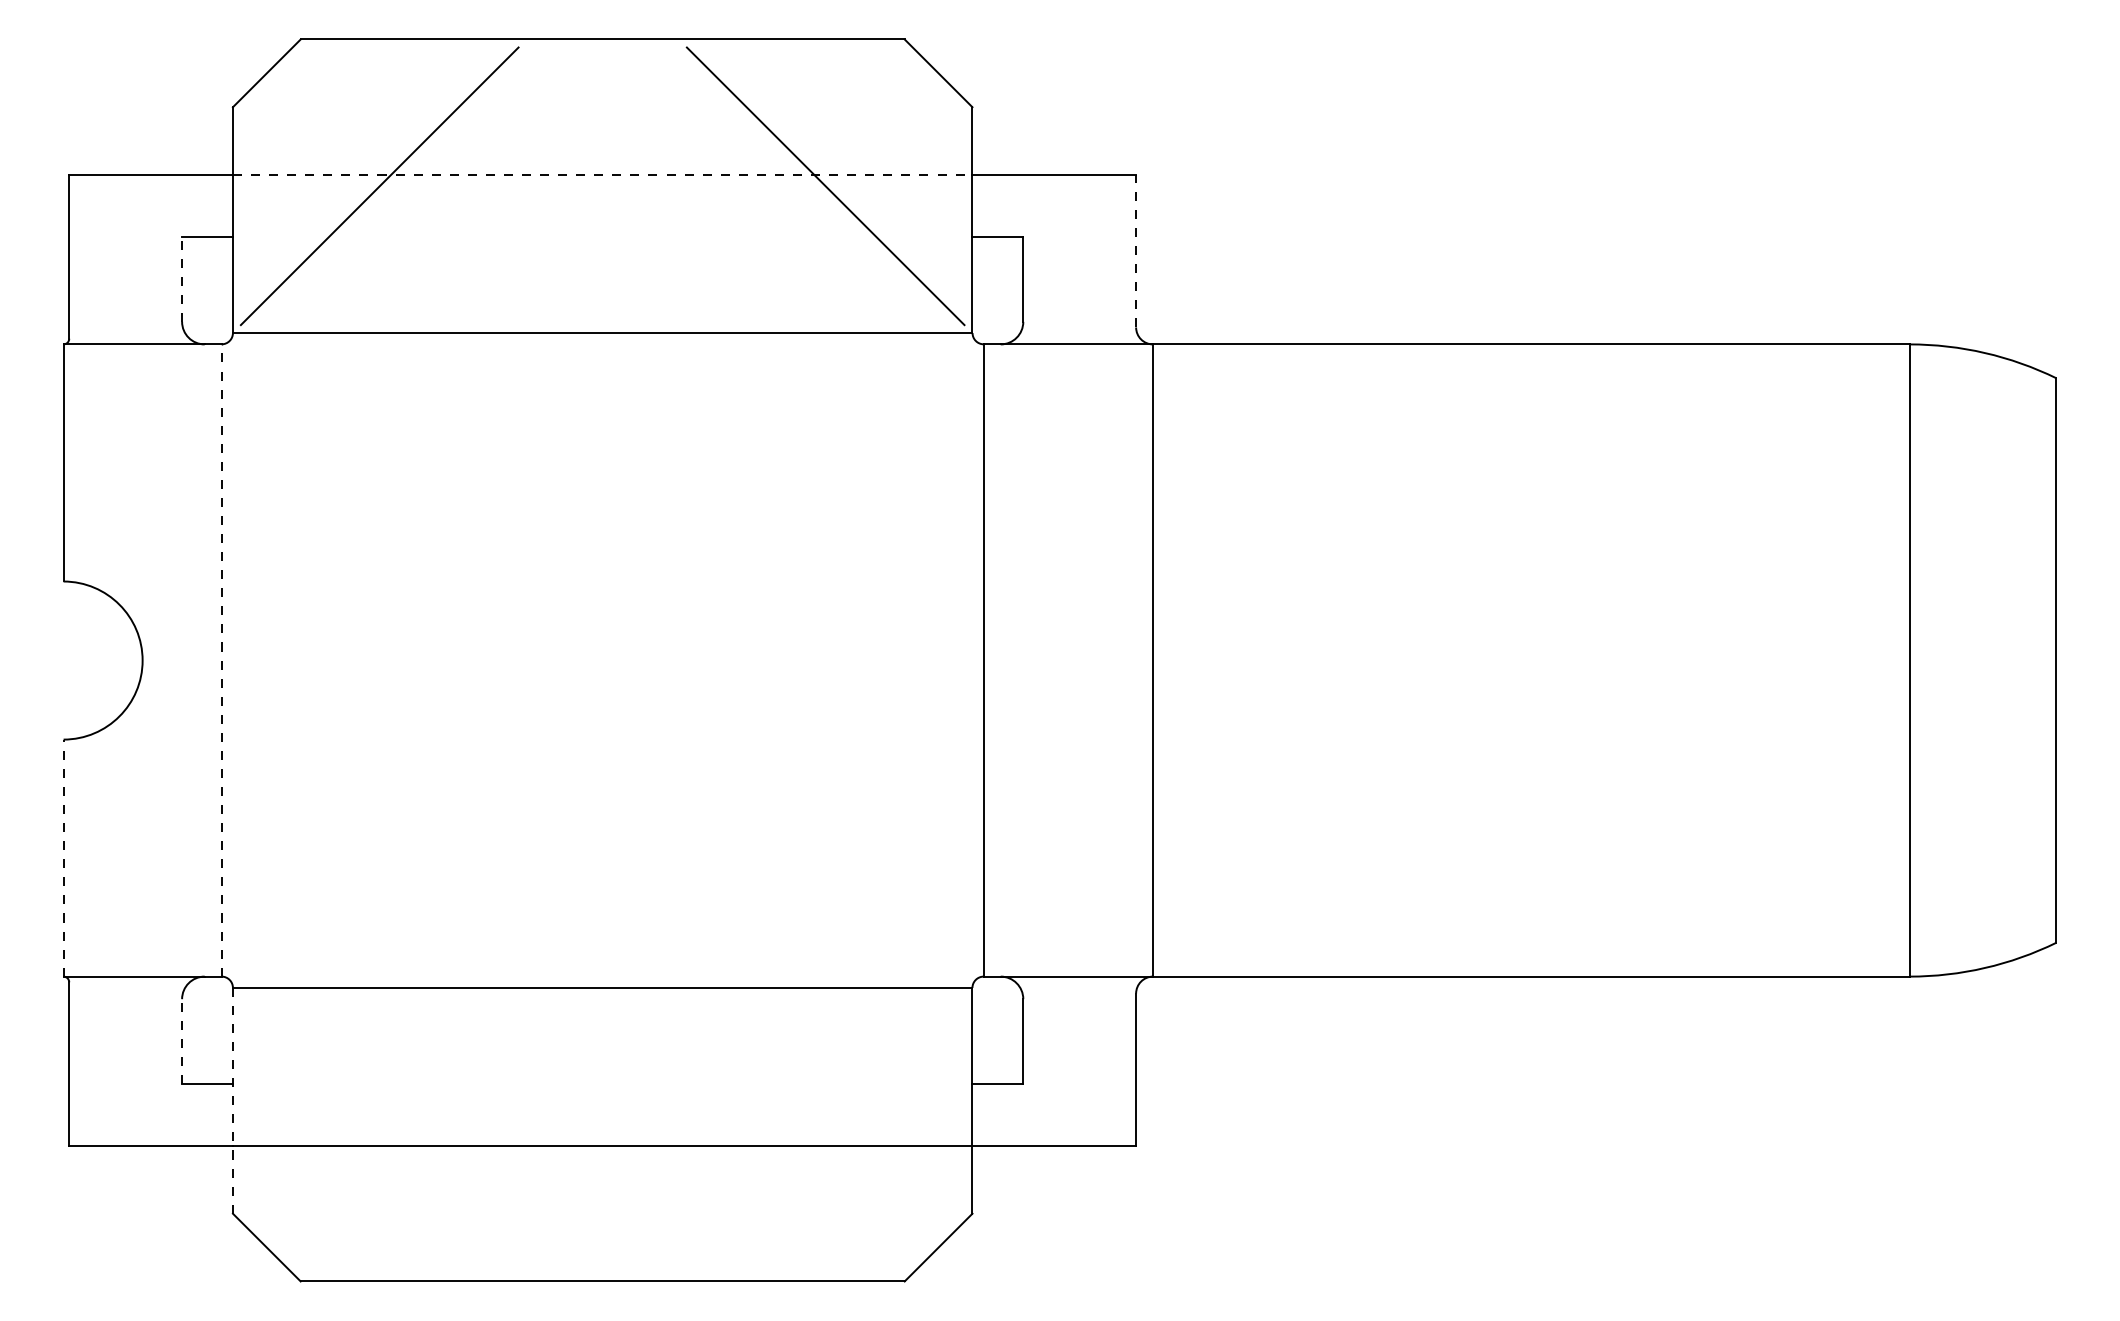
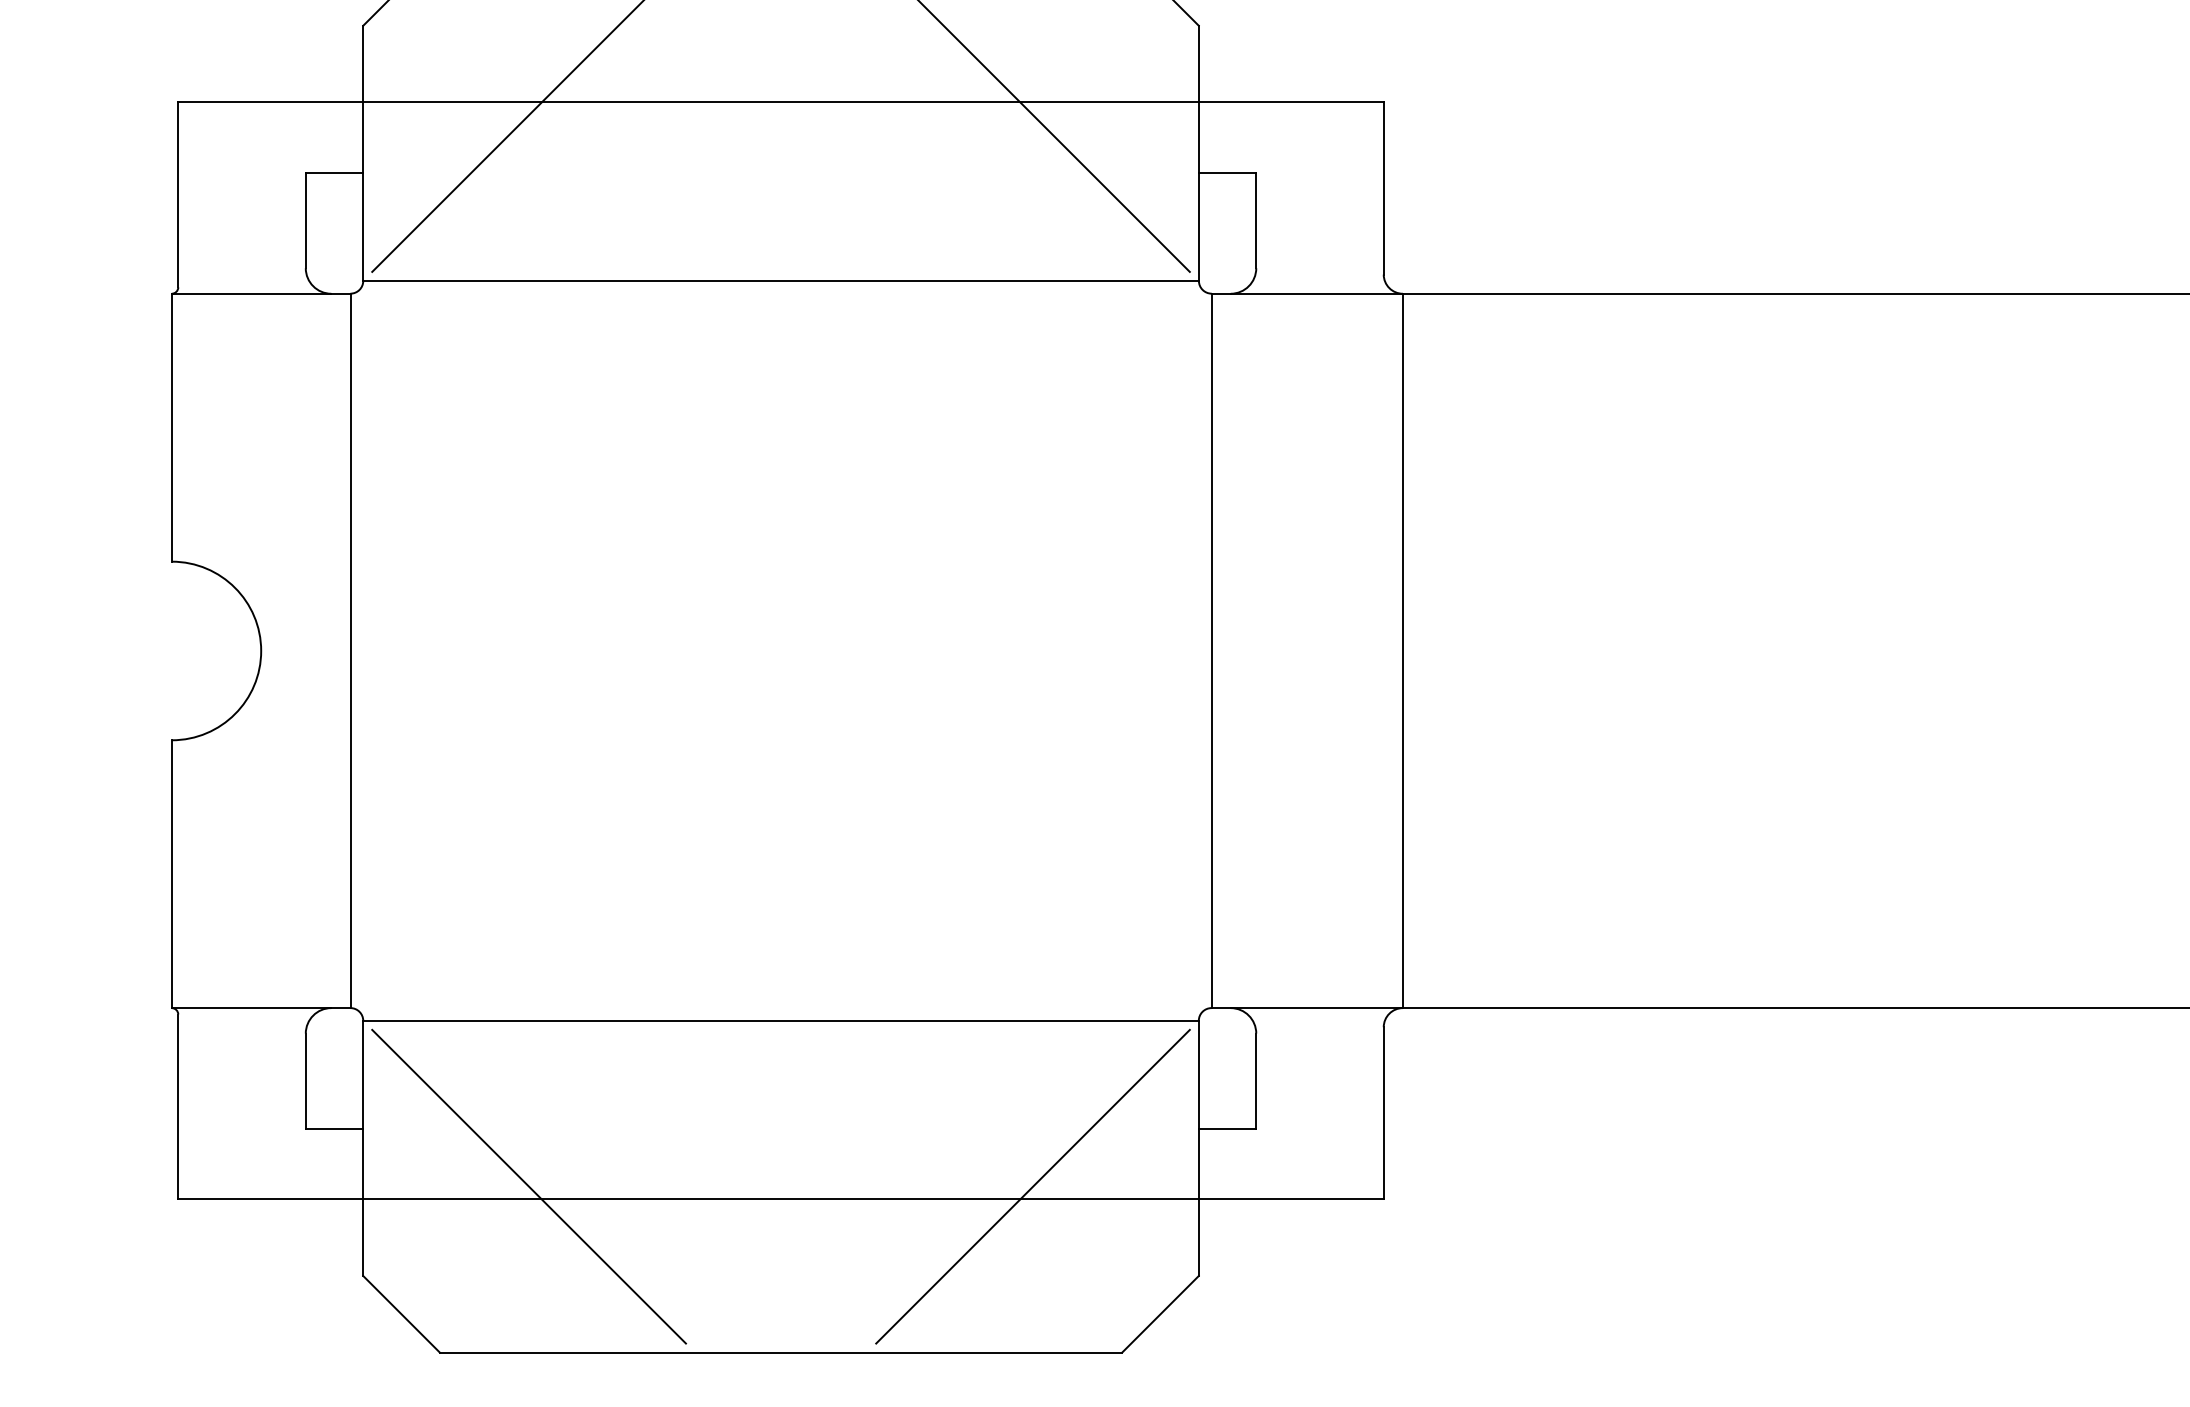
line: (602, 174) -> (780, 101), dashed -> solid
line: (1136, 250) -> (1384, 187), dashed -> solid
line: (182, 278) -> (306, 219), dashed -> solid
line: (221, 660) -> (350, 650), dashed -> solid
line: (63, 858) -> (171, 874), dashed -> solid
line: (182, 1041) -> (306, 1081), dashed -> solid
line: (232, 1100) -> (362, 1148), dashed -> solid
line: (379, 1134) -> (528, 1186), added
line: (825, 1134) -> (1032, 1186), added

